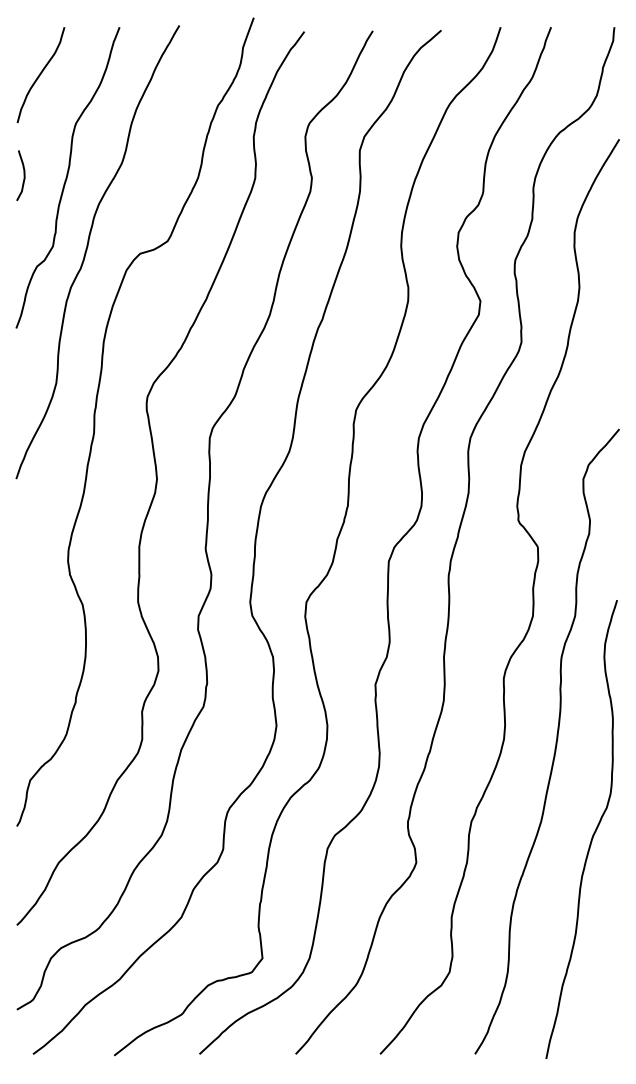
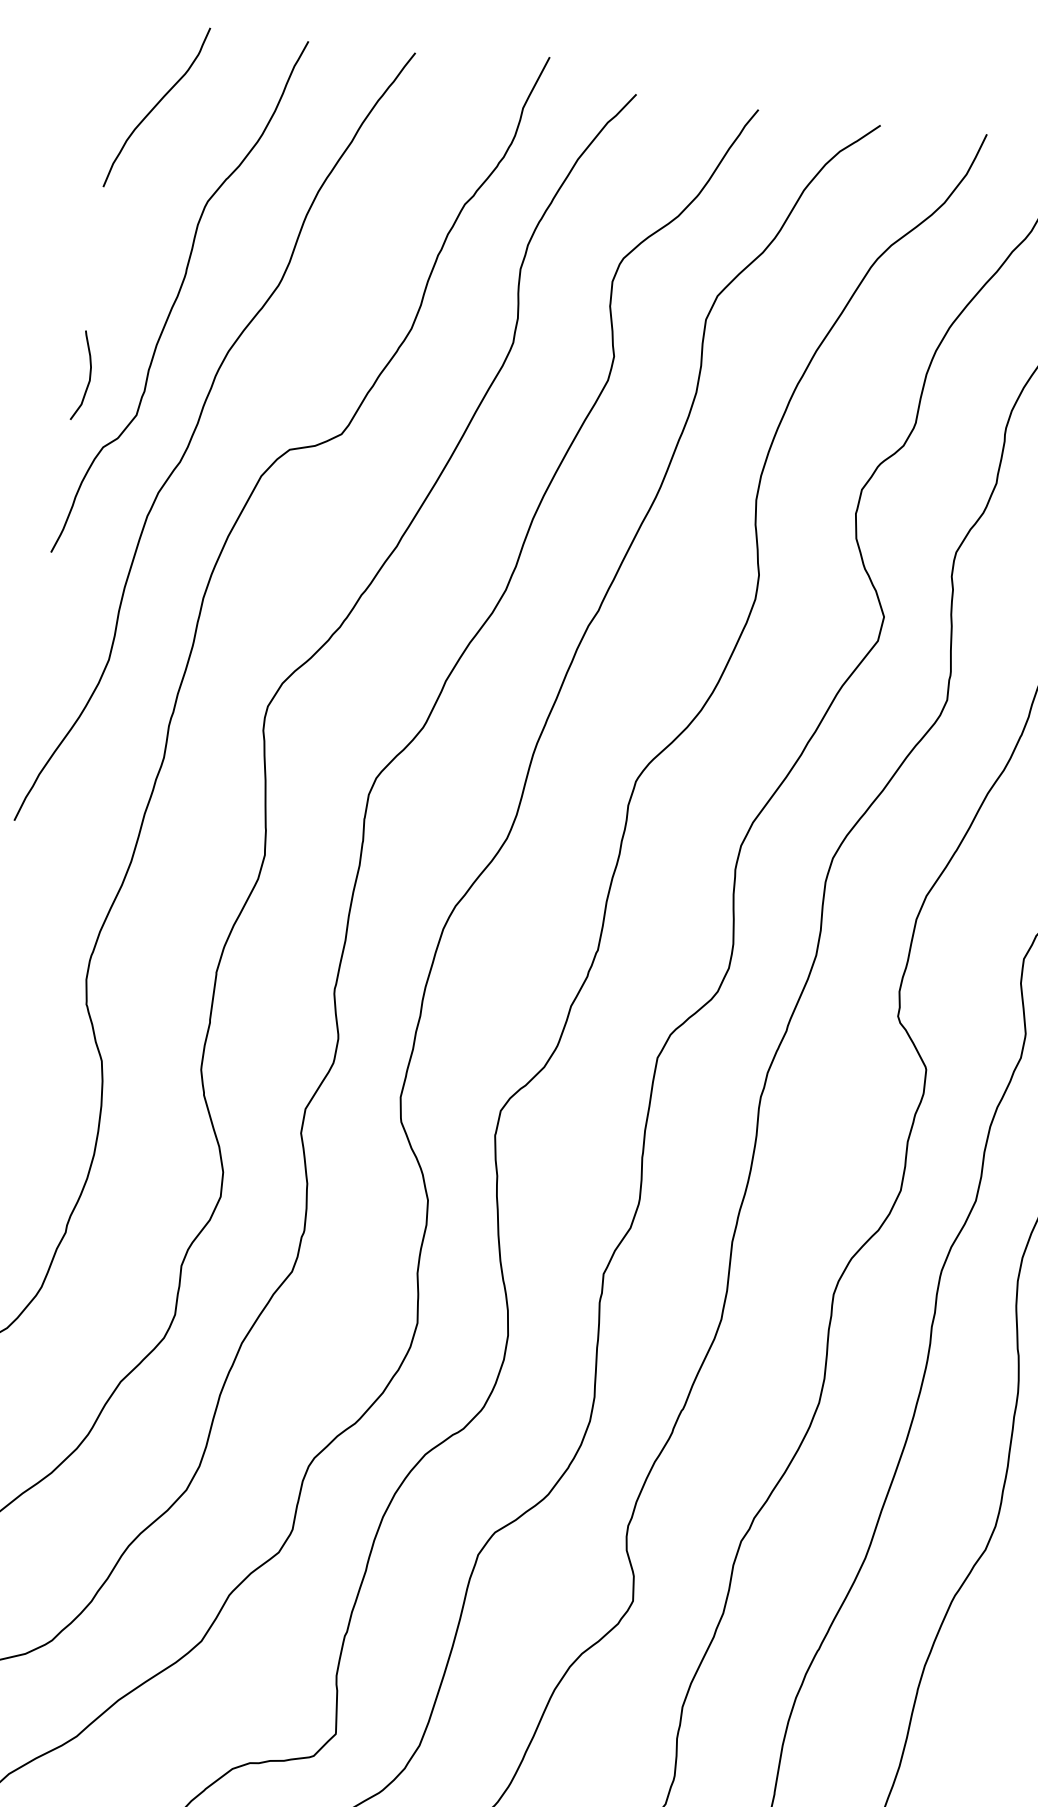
curve: (23, 175) -> (88, 376), moved

